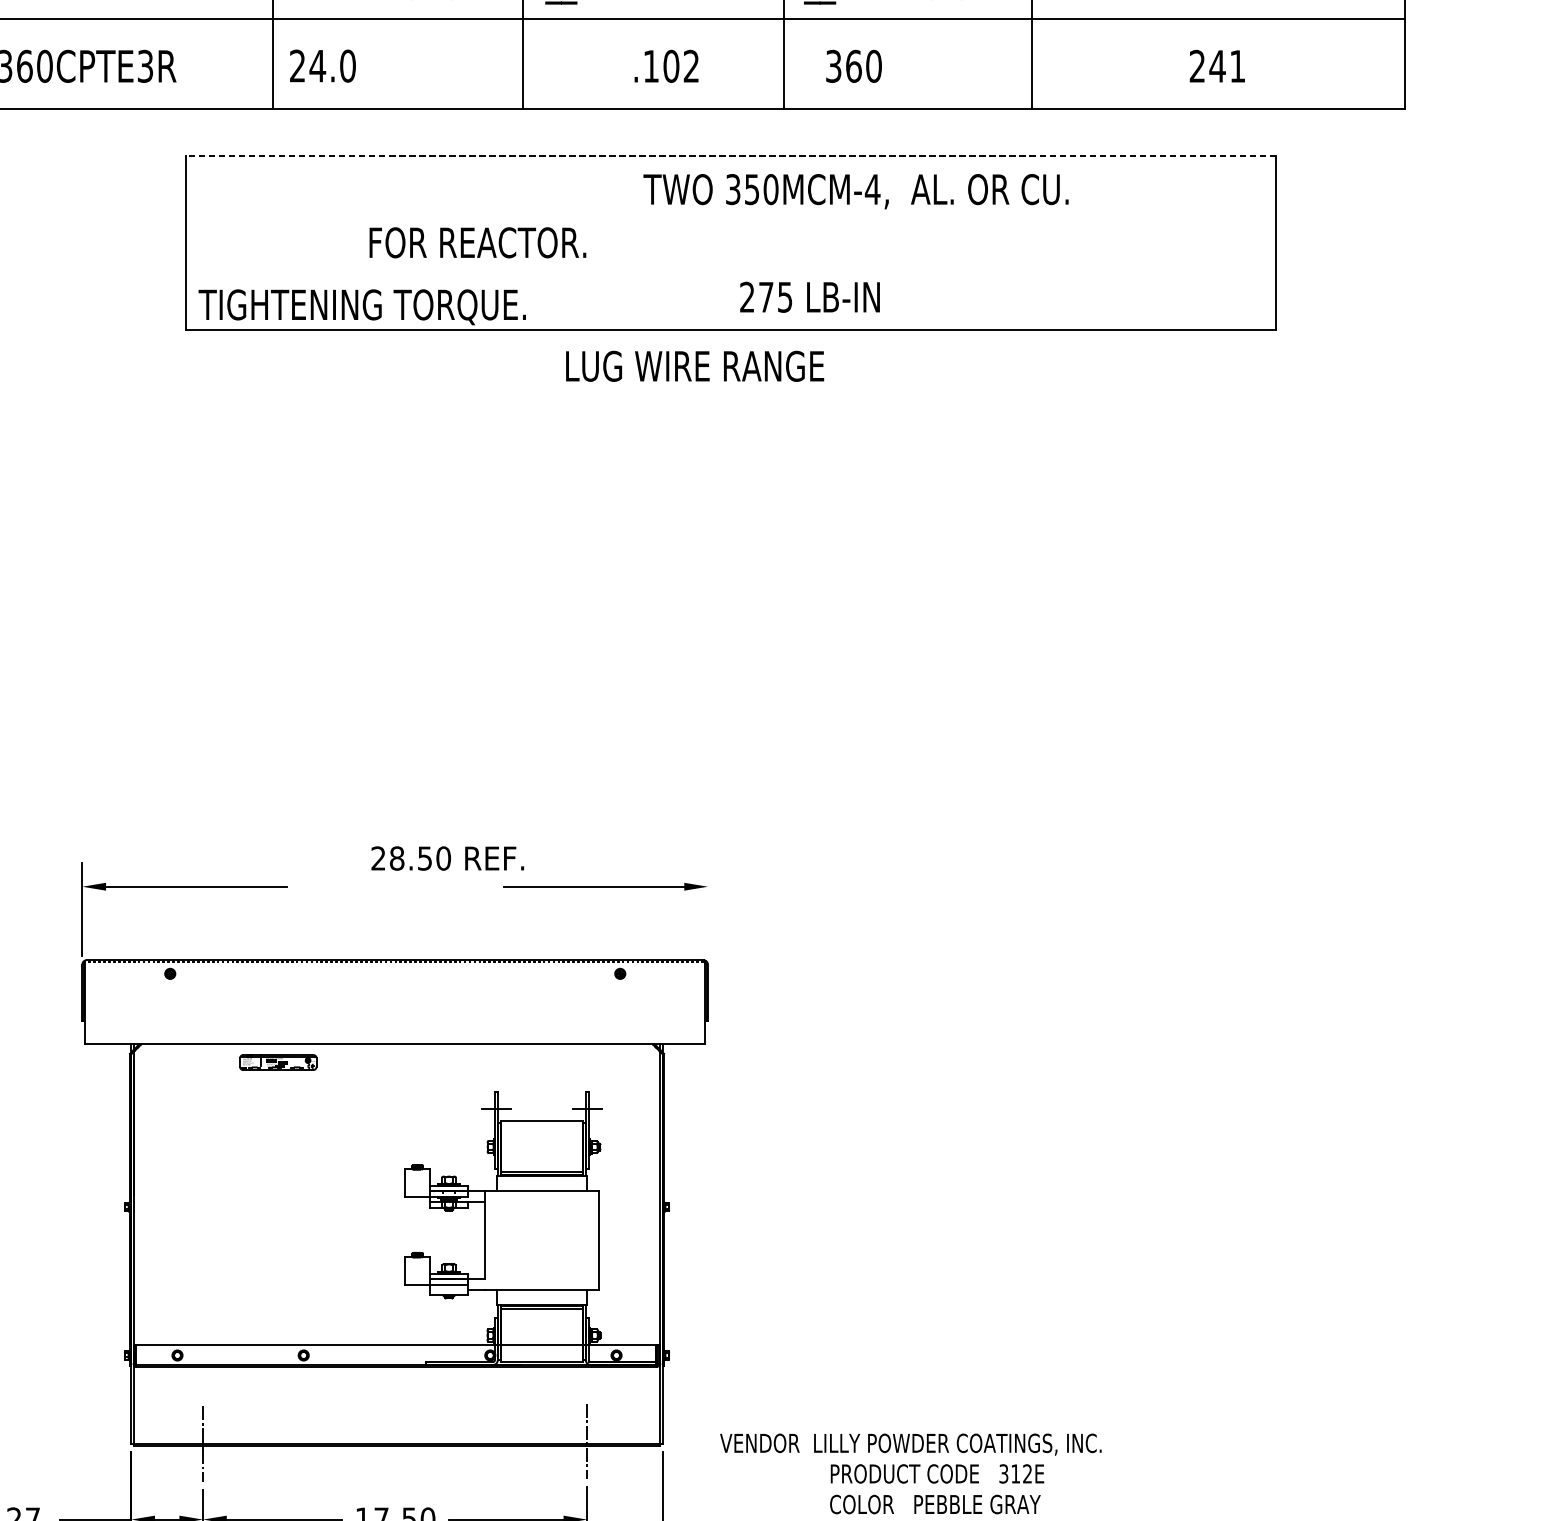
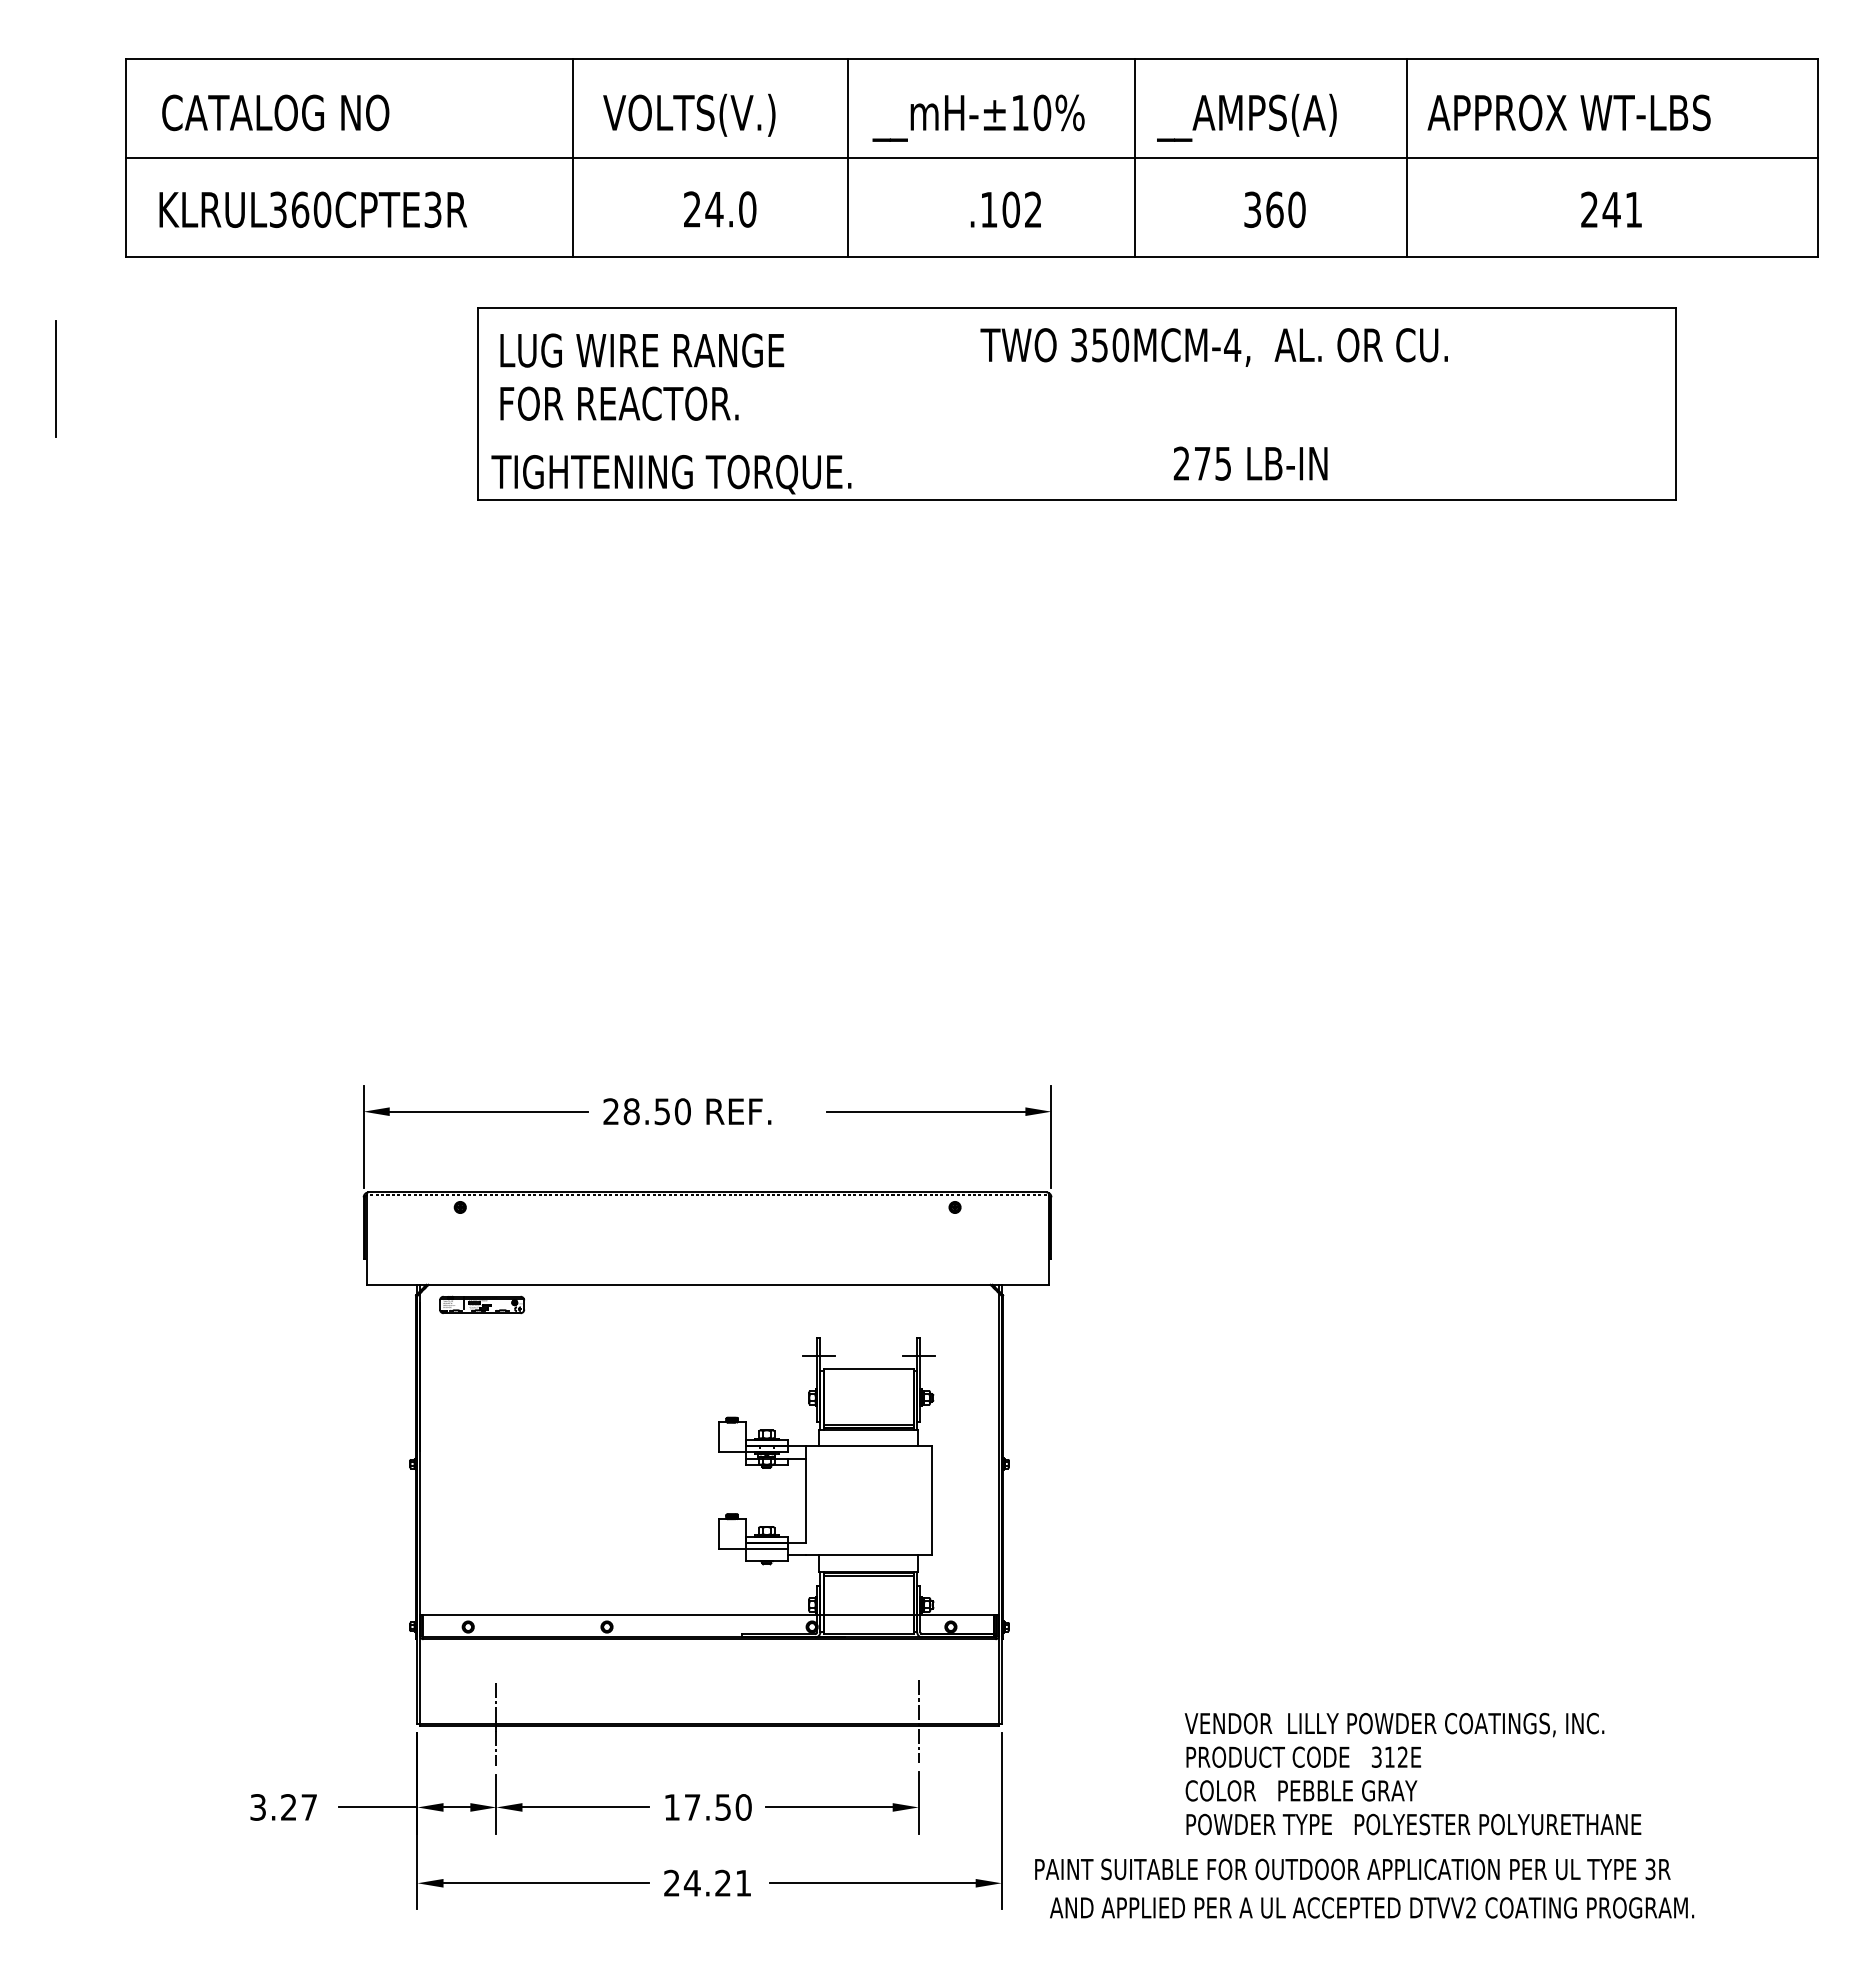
text: (323, 66) -> (720, 209), moved
text: (853, 66) -> (1274, 209), moved
line: (730, 156) -> (1076, 308), dashed -> solid
text: (477, 242) -> (619, 403), moved
text: (809, 297) -> (1250, 463), moved
text: (695, 366) -> (642, 350), moved
text: (447, 858) -> (687, 1111), moved
line: (708, 909) -> (1051, 1136), added
part: (278, 1062) -> (482, 1304), moved
text: (910, 1445) -> (1394, 1725), moved

